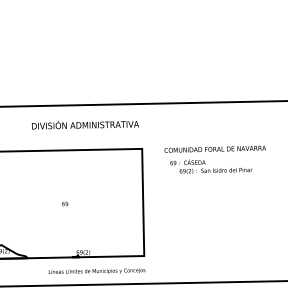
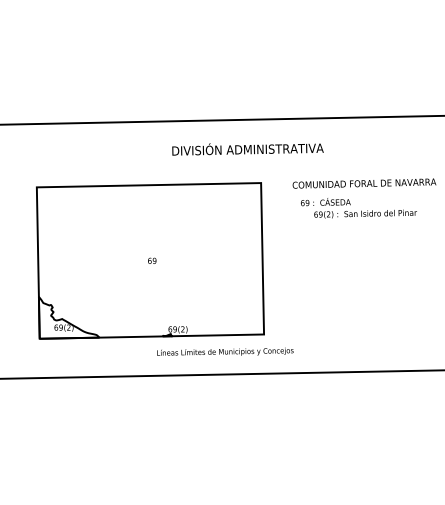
text: (85, 125) -> (247, 149), moved
text: (97, 270) -> (225, 351), moved

